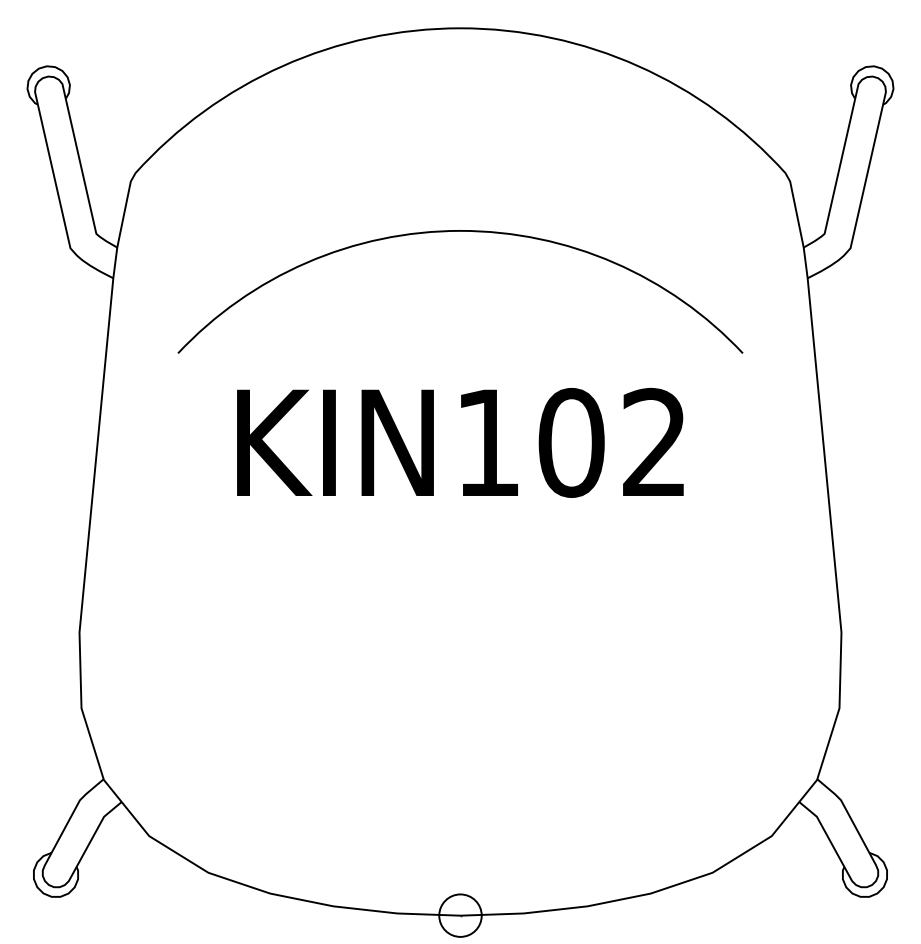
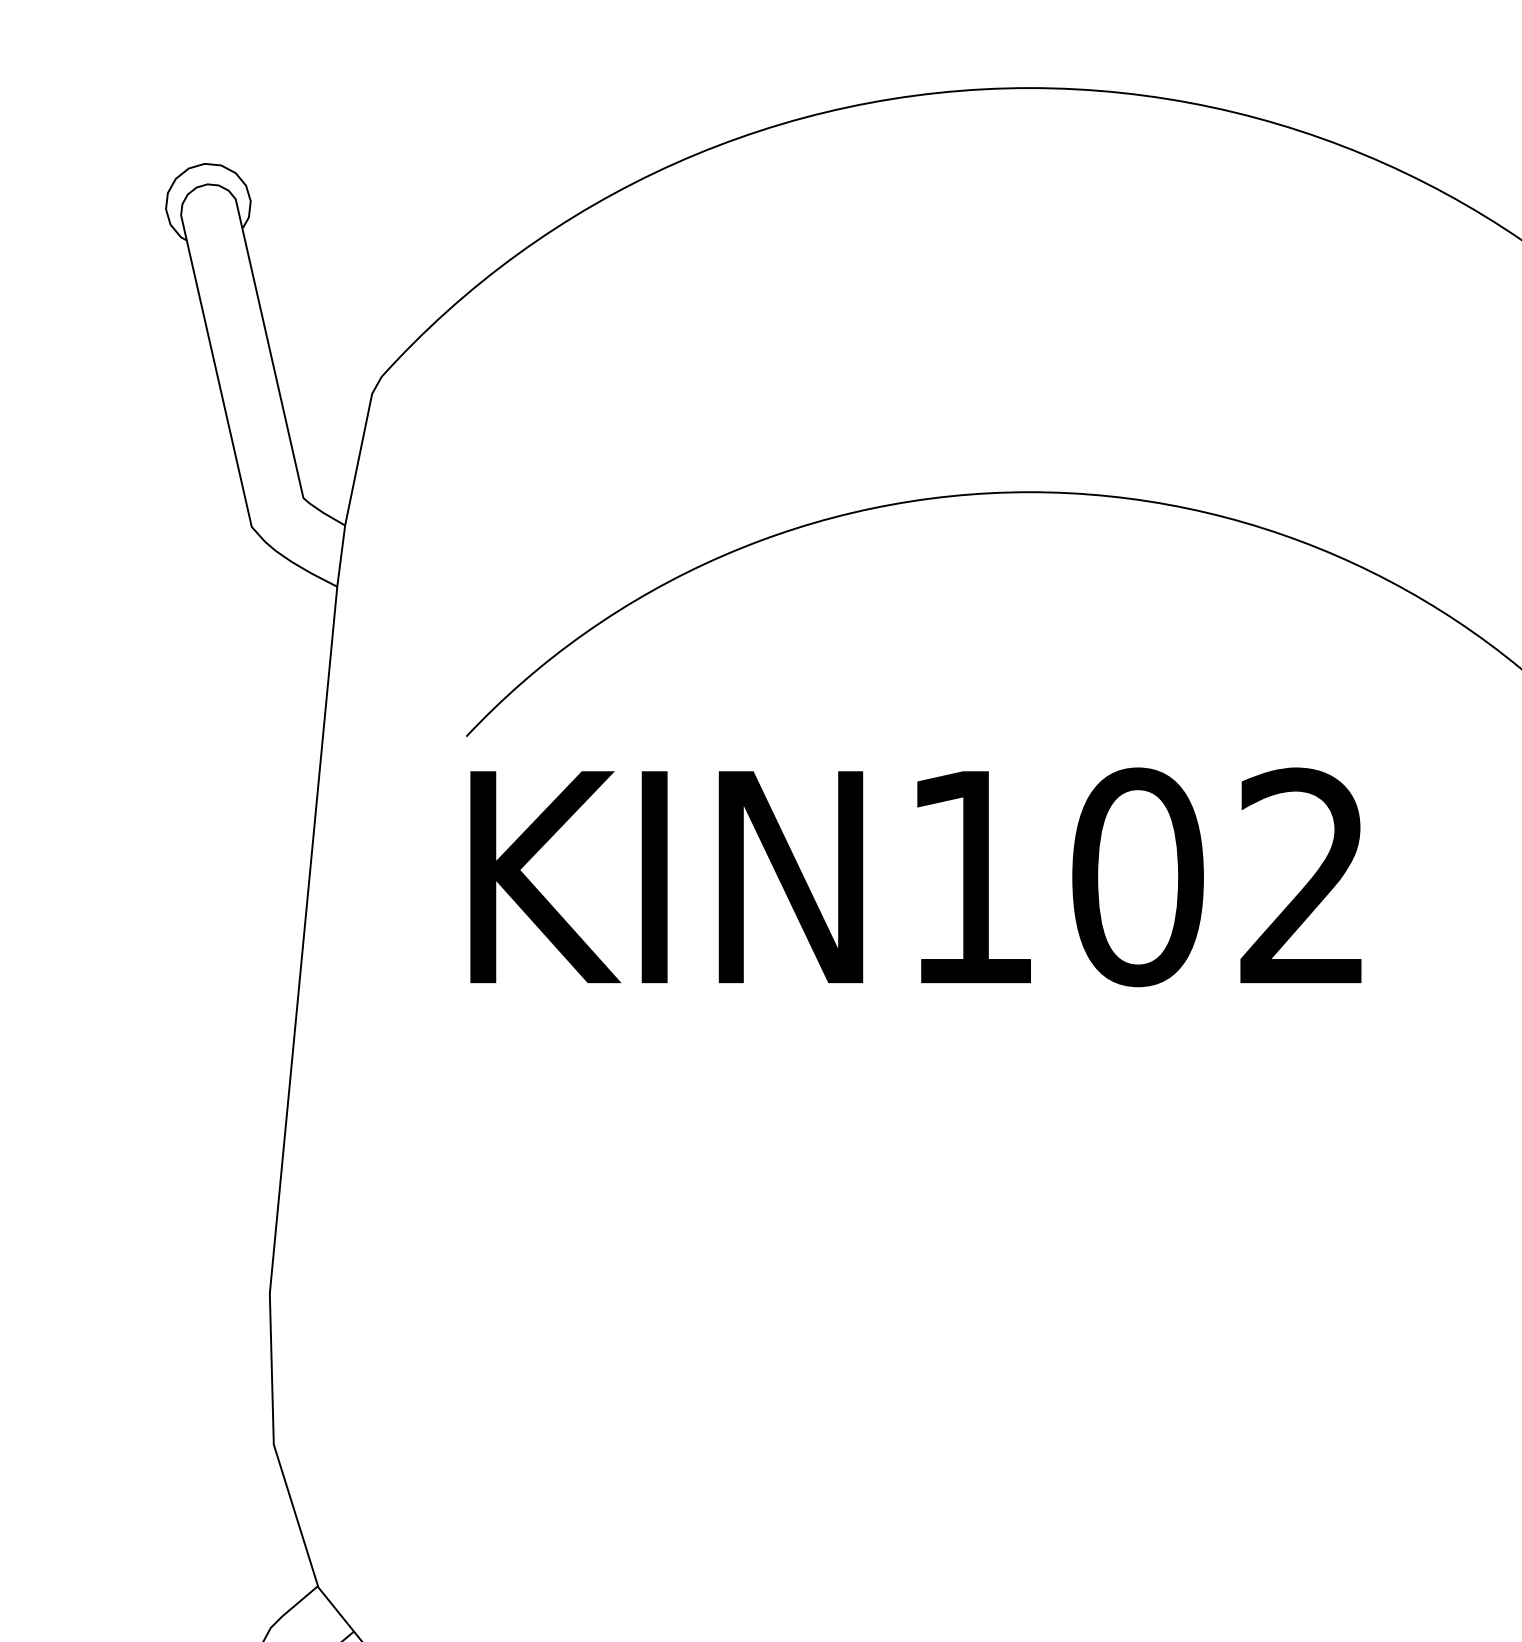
text: (460, 442) -> (916, 876), moved

